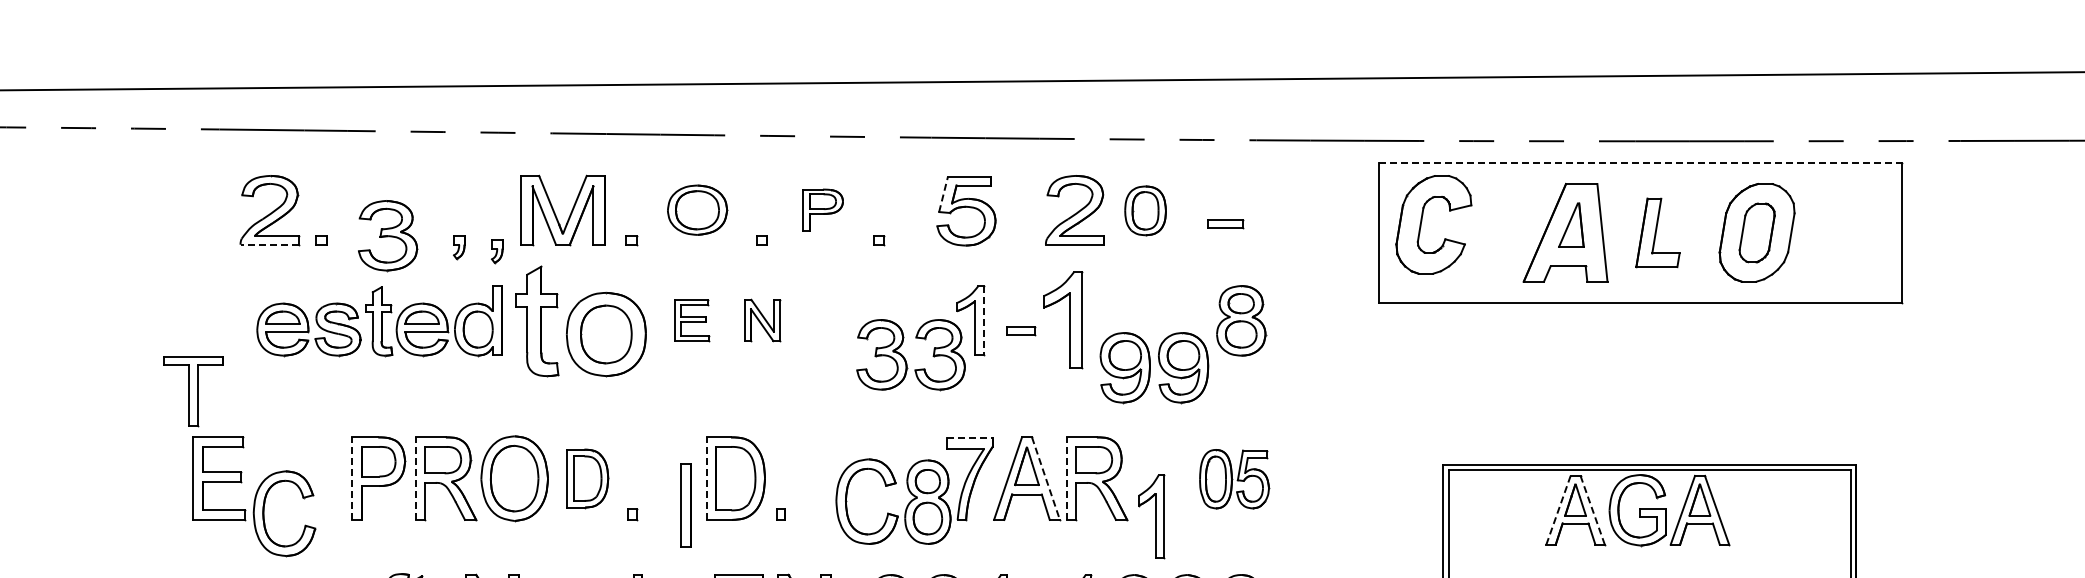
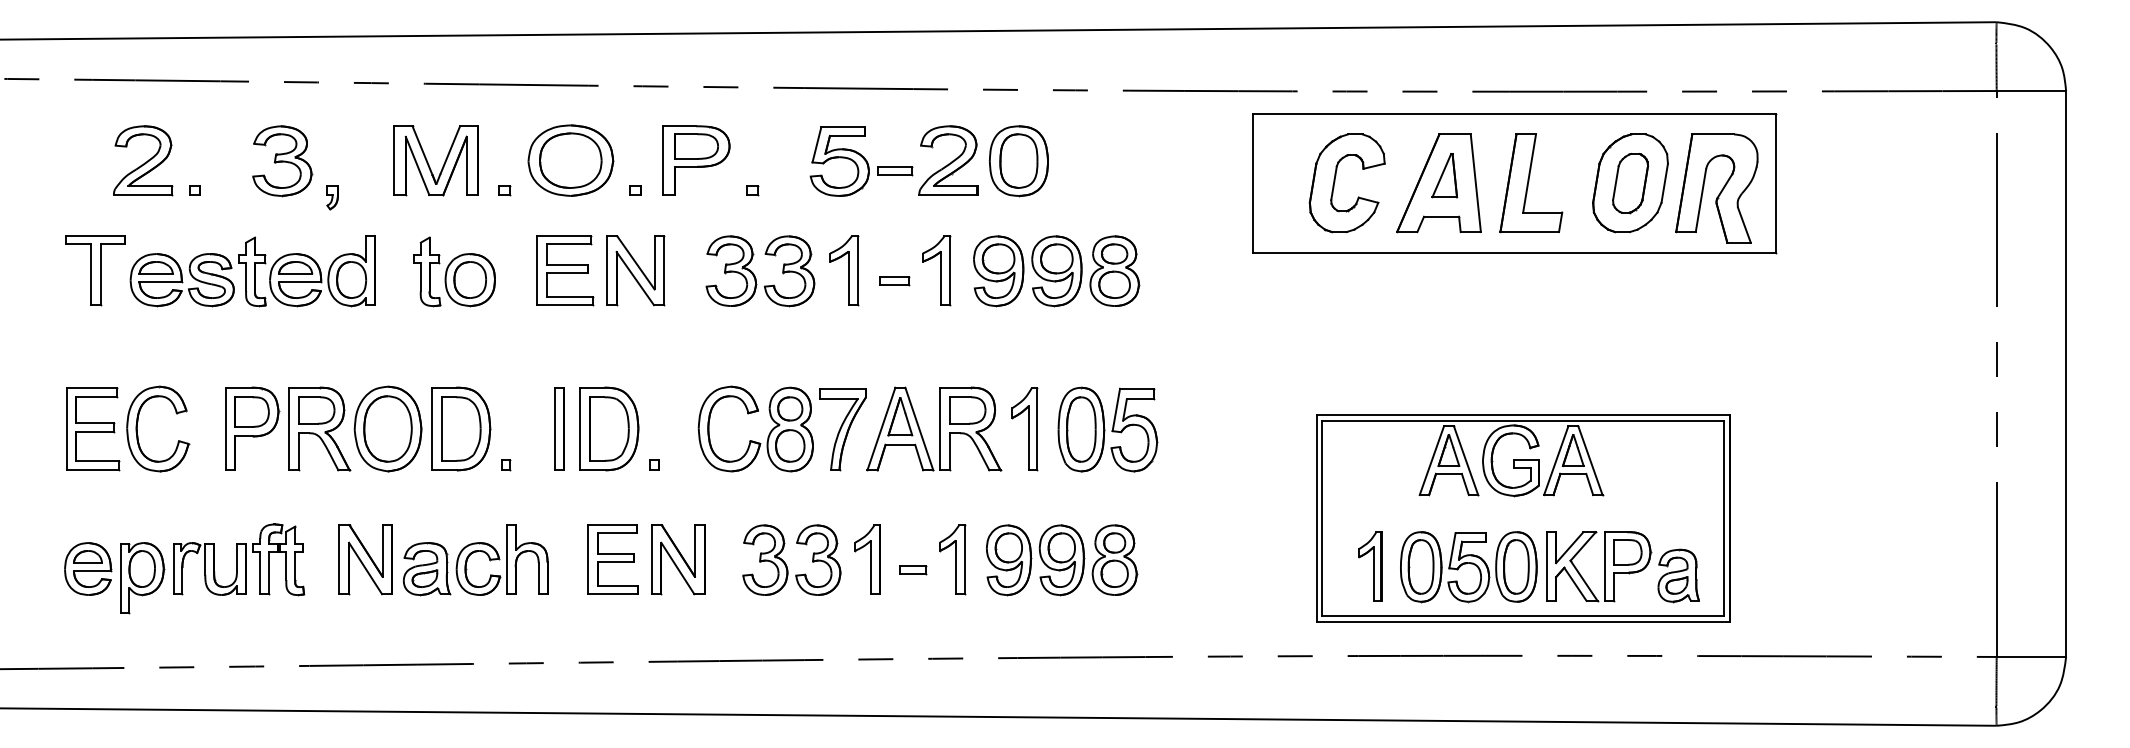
line: (1641, 163) -> (1514, 113), dashed -> solid
line: (944, 194) -> (817, 144), dashed -> solid
part: (697, 210) -> (570, 160), size x1.43
part: (823, 210) -> (696, 160), size x1.67
part: (1145, 211) -> (1018, 161), size x1.43
part: (1422, 224) -> (1335, 182), moved
part: (1226, 225) -> (895, 171), moved
part: (1658, 233) -> (1531, 183), size x1.43
part: (388, 236) -> (282, 161), moved
part: (1843, 238) -> (1716, 188), added
line: (269, 245) -> (142, 195), dashed -> solid
part: (497, 251) -> (370, 201), removed
part: (692, 320) -> (565, 270), size x1.67
part: (762, 320) -> (635, 270), size x1.67
part: (1063, 320) -> (936, 270), size x0.71
part: (581, 321) -> (454, 271), size x0.62
line: (984, 321) -> (857, 271), dashed -> solid
part: (906, 359) -> (755, 275), moved
part: (1154, 368) -> (1027, 271), moved
part: (193, 391) -> (95, 270), moved
line: (970, 438) -> (843, 388), dashed -> solid
line: (352, 478) -> (225, 428), dashed -> solid
line: (416, 478) -> (289, 428), dashed -> solid
part: (588, 478) -> (461, 428), size x1.43
line: (707, 478) -> (580, 428), dashed -> solid
line: (1067, 478) -> (940, 428), dashed -> solid
line: (1046, 479) -> (919, 429), dashed -> solid
part: (1234, 479) -> (1107, 429), size x1.43
part: (686, 505) -> (559, 428), moved
line: (1559, 510) -> (1432, 460), dashed -> solid
line: (1593, 511) -> (1466, 461), dashed -> solid
part: (264, 513) -> (137, 428), moved
part: (890, 513) -> (752, 440), moved
part: (1151, 517) -> (1024, 429), moved

